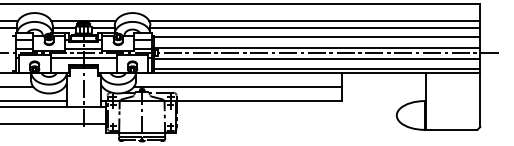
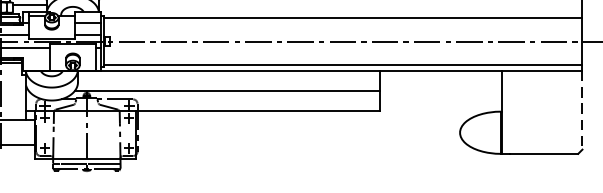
line: (315, 28) -> (340, 5), removed
line: (316, 47) -> (342, 33), removed
line: (316, 58) -> (342, 49), removed
line: (480, 100) -> (582, 110), solid -> dashed

